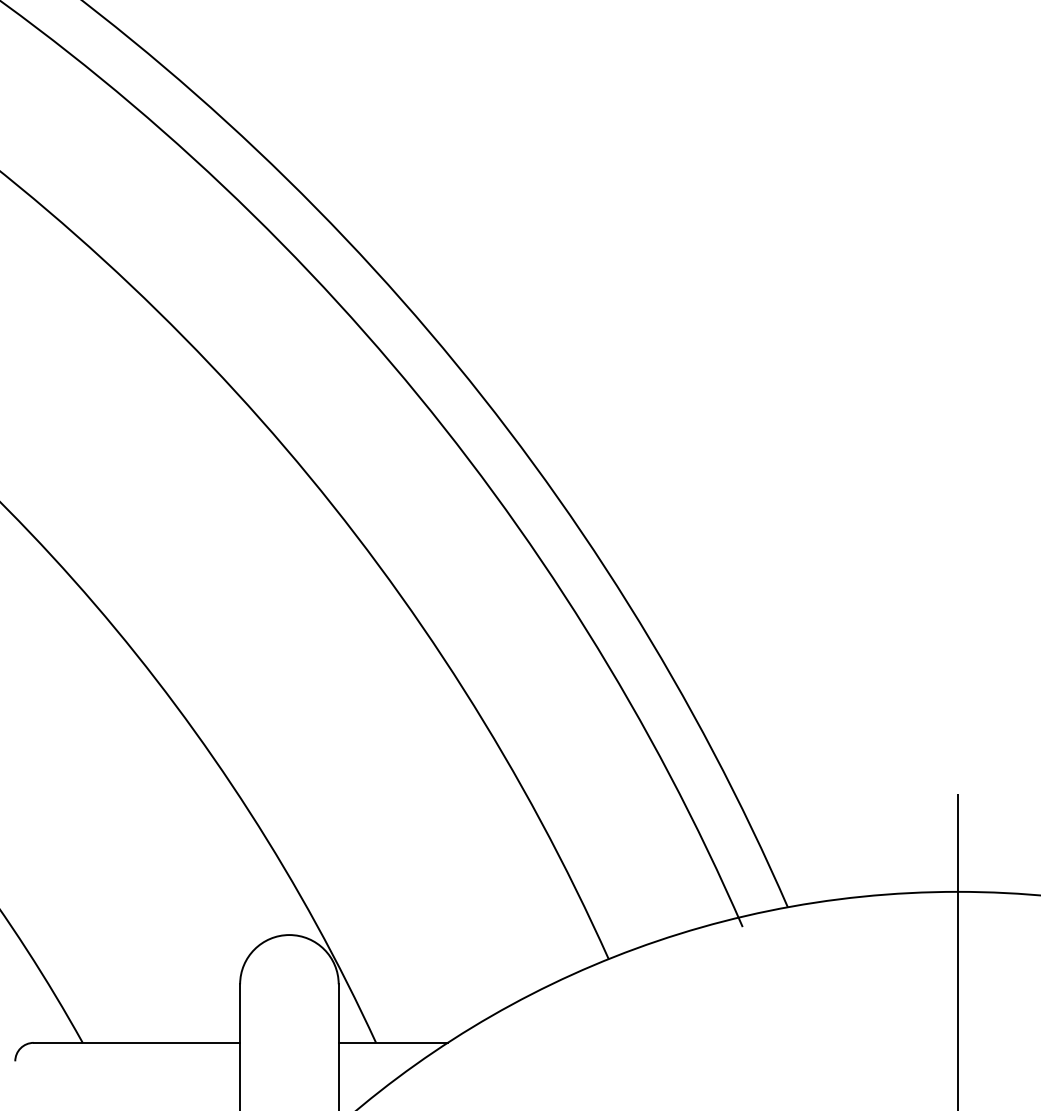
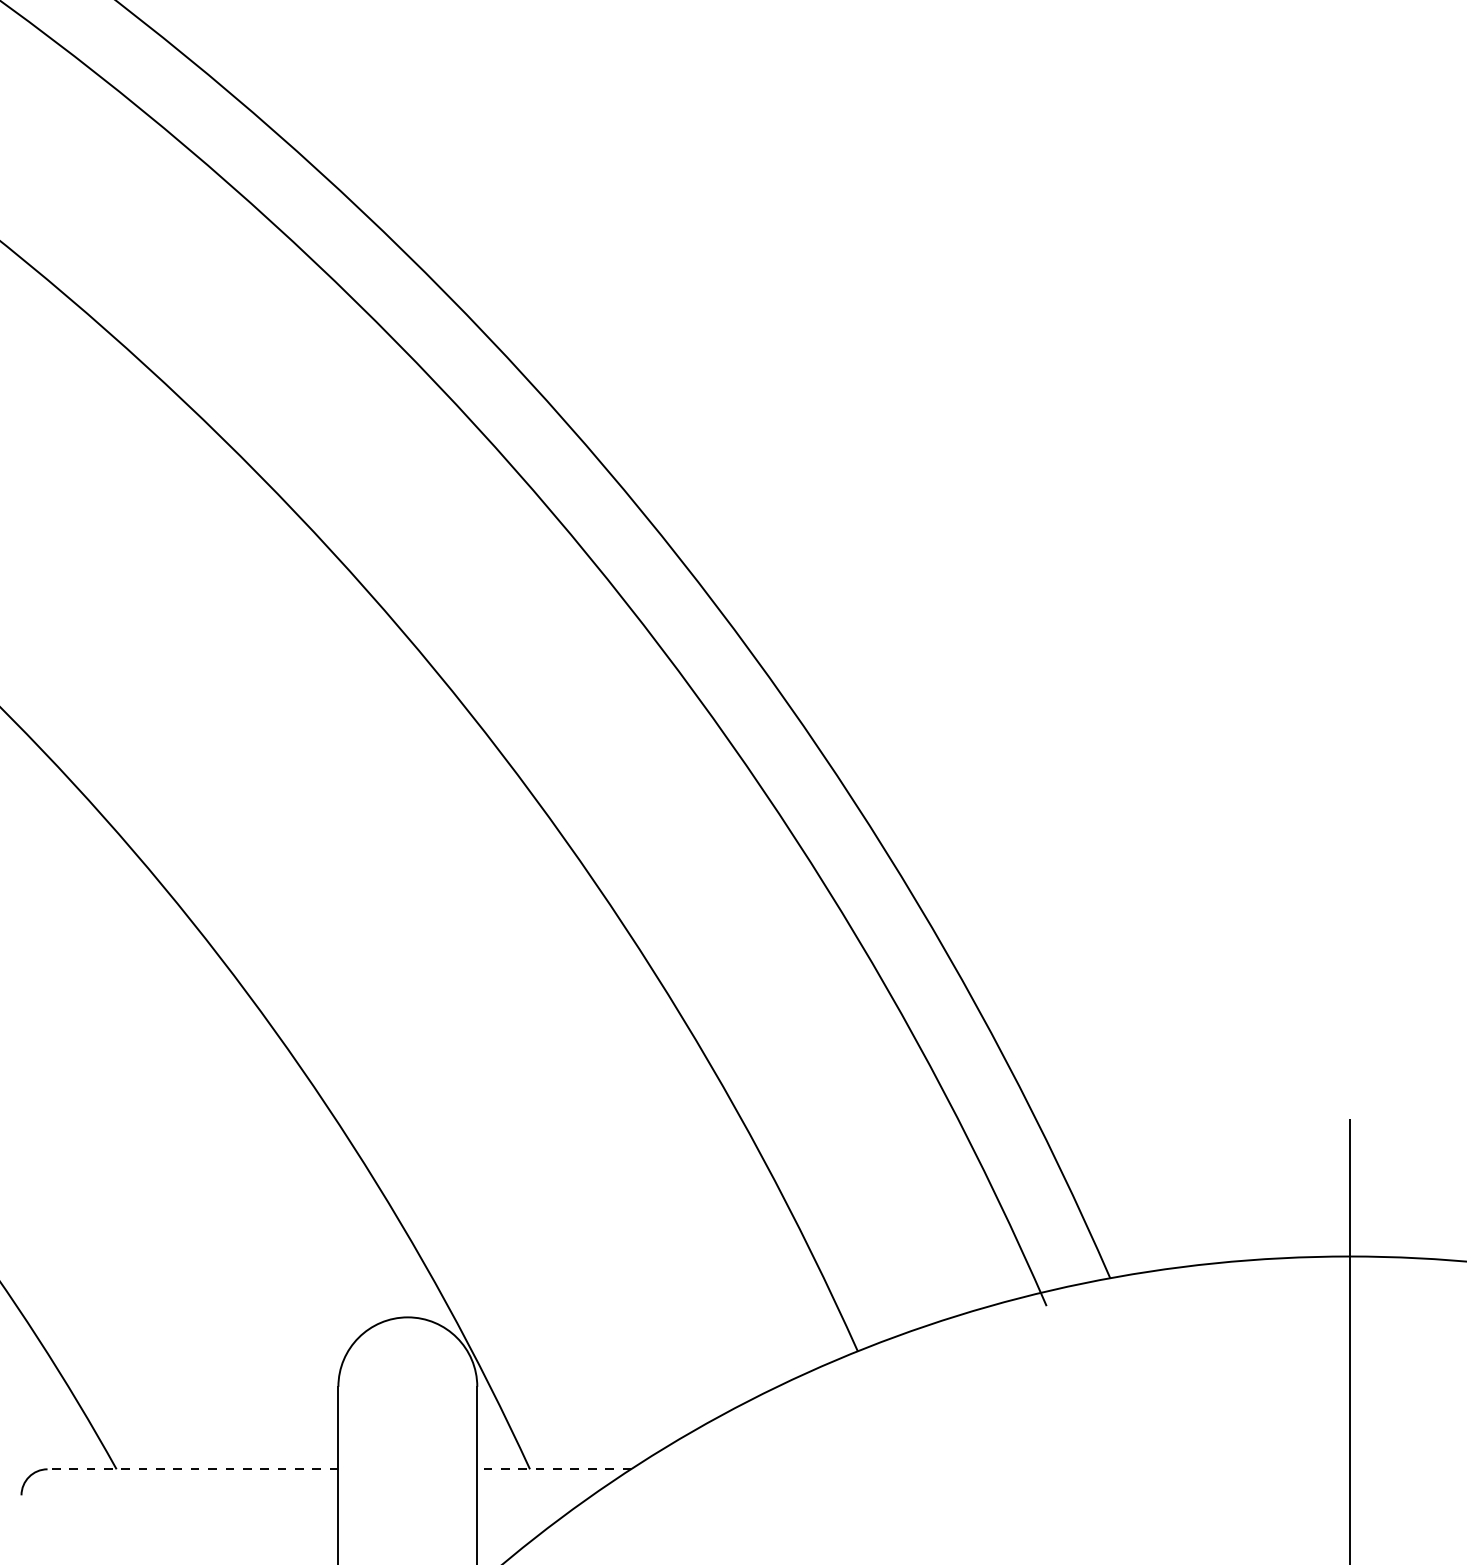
line: (136, 1042) -> (192, 1469), solid -> dashed
line: (393, 1042) -> (554, 1469), solid -> dashed

